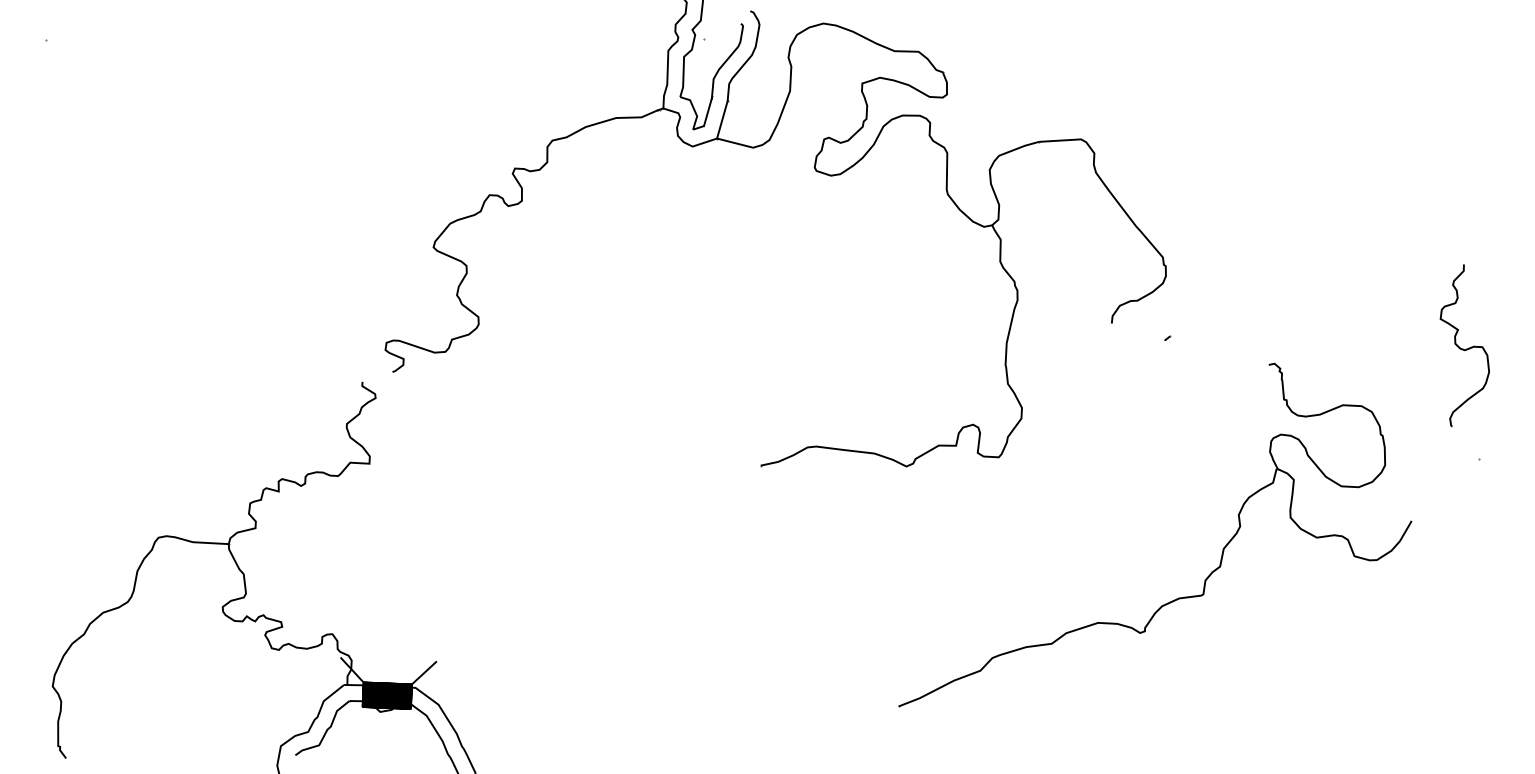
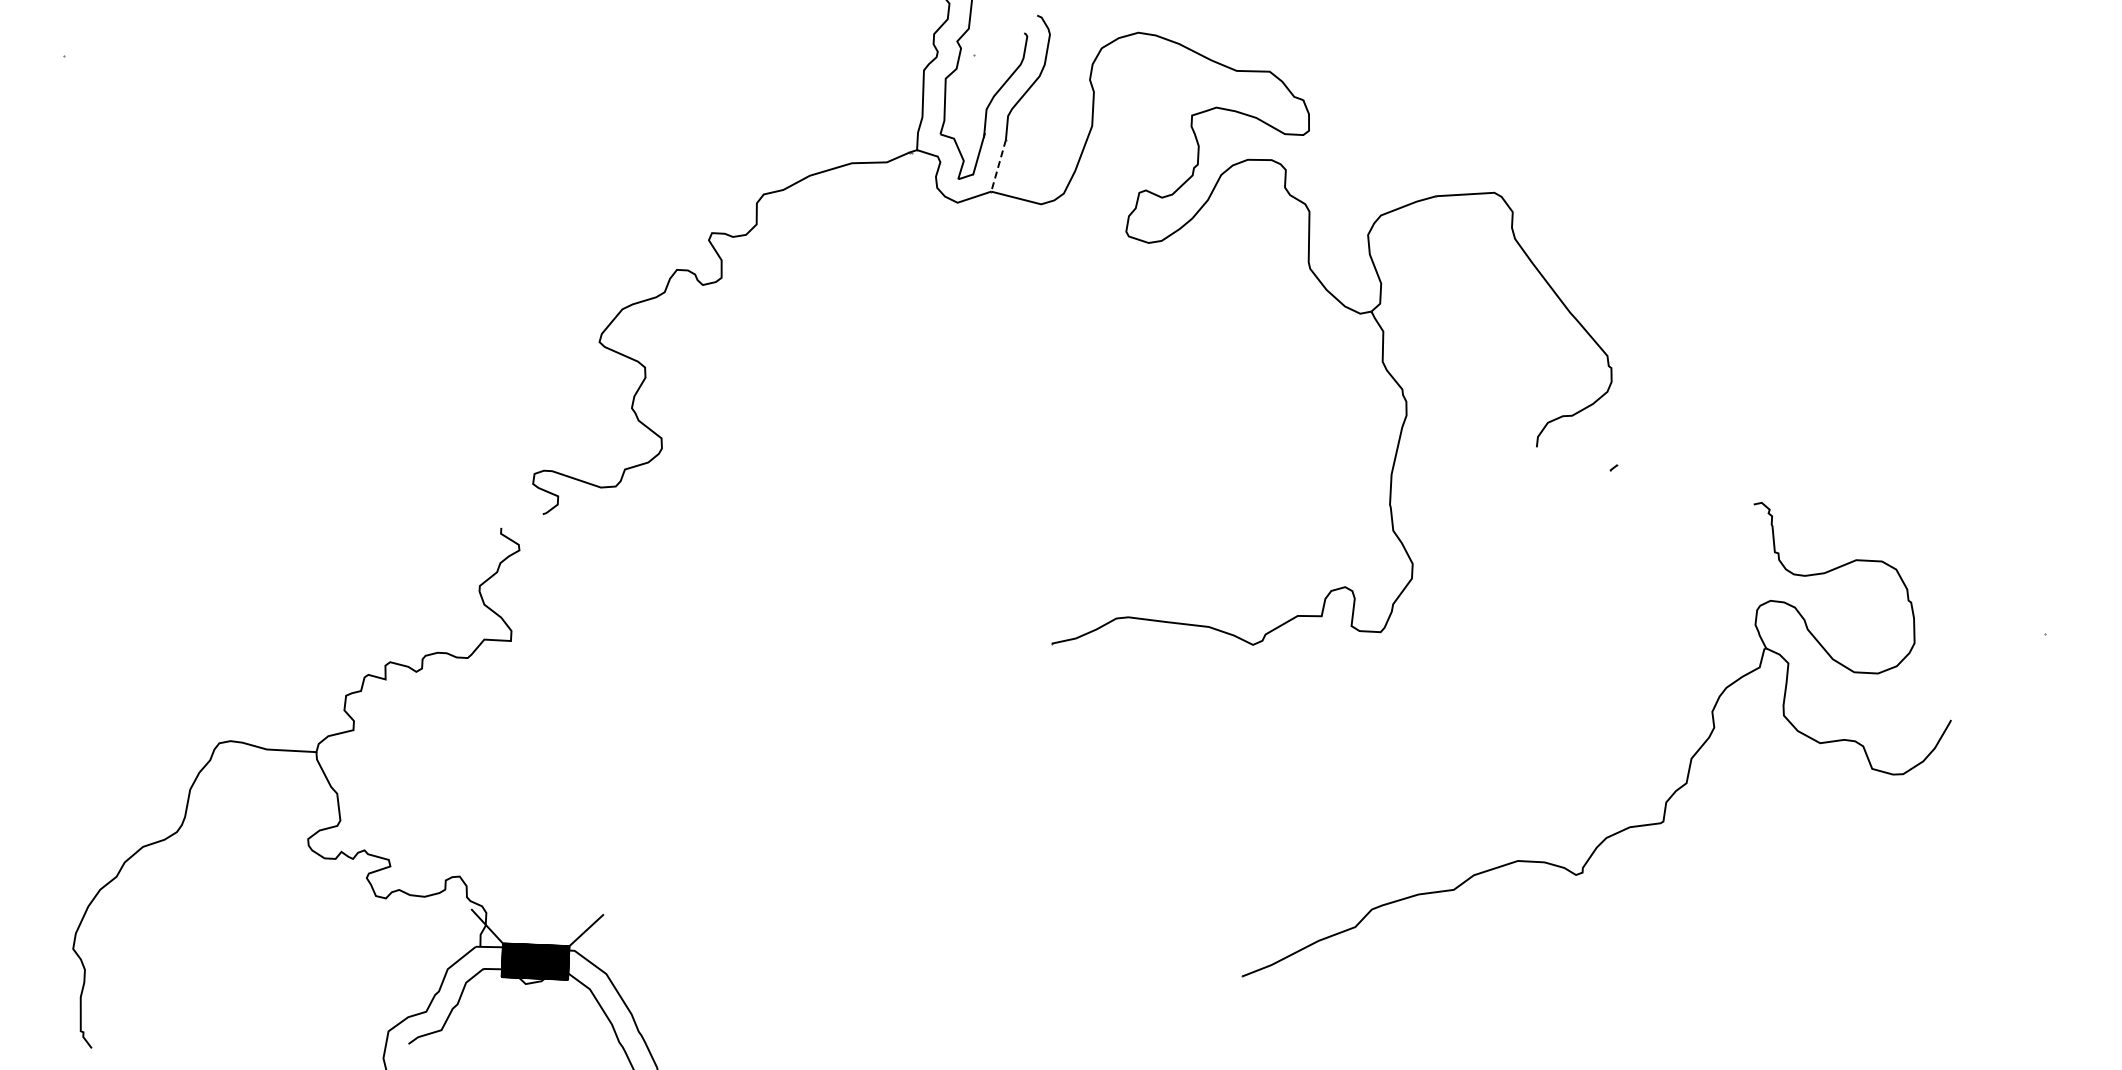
line: (722, 119) -> (998, 165), solid -> dashed
curve: (1463, 349) -> (2023, 482), removed

